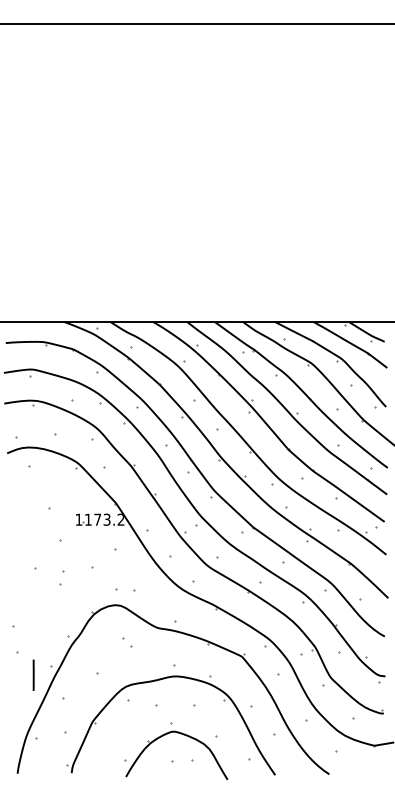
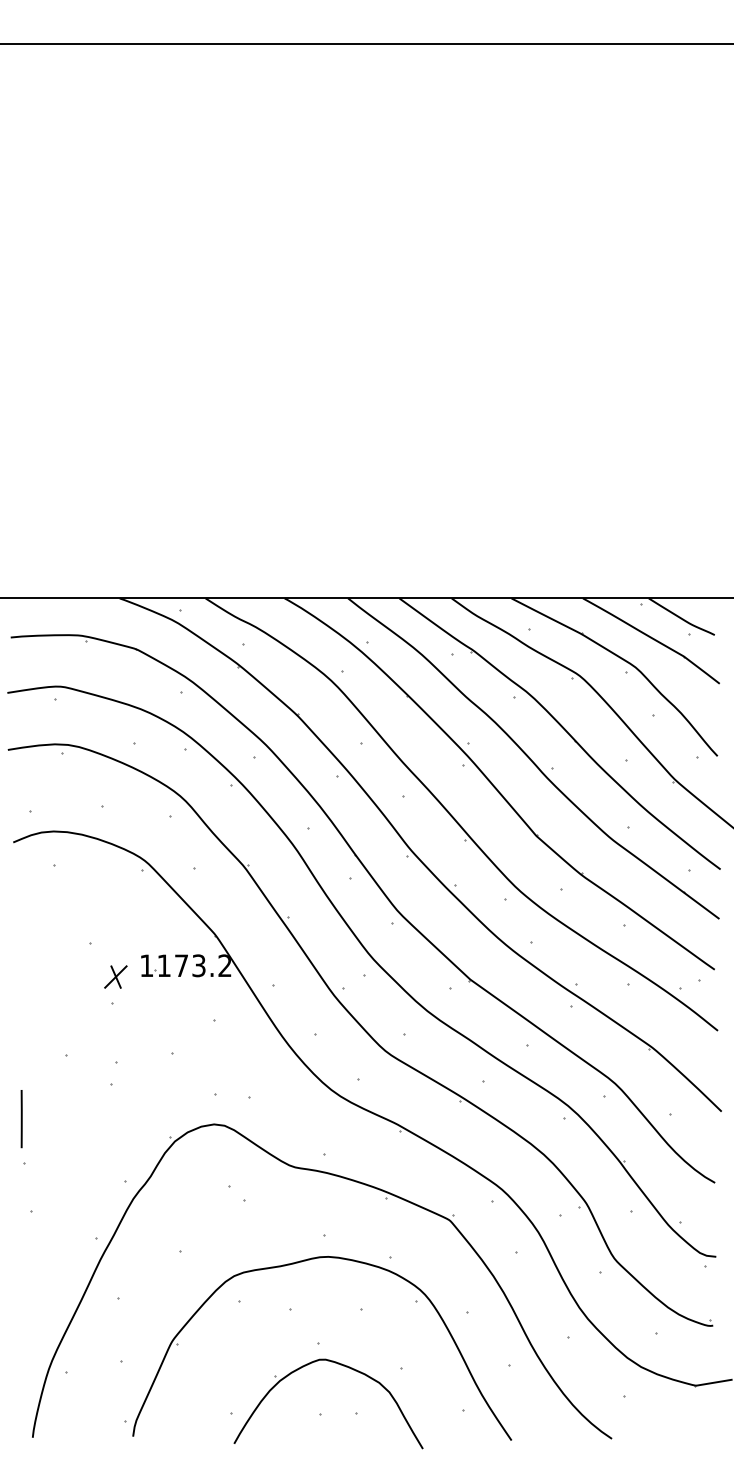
part: (62, 525) -> (116, 976), added
line: (33, 674) -> (21, 1117), moved

